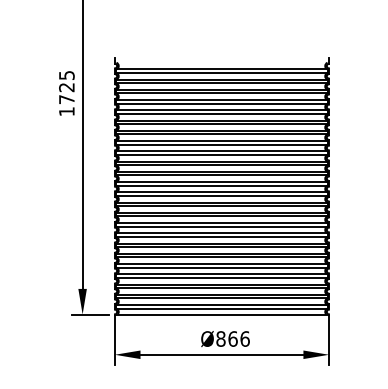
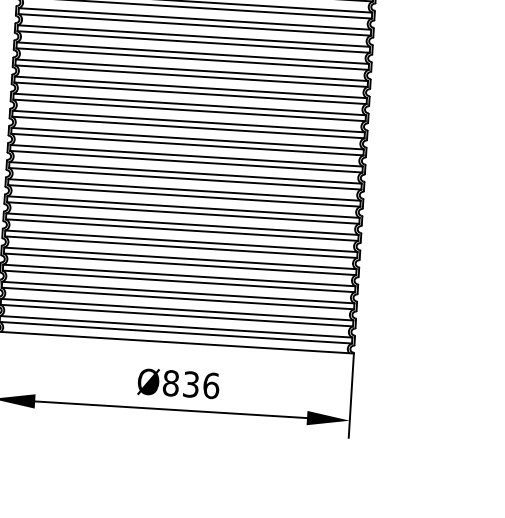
text: (232, 338) -> (190, 383), Ø866 -> Ø836

